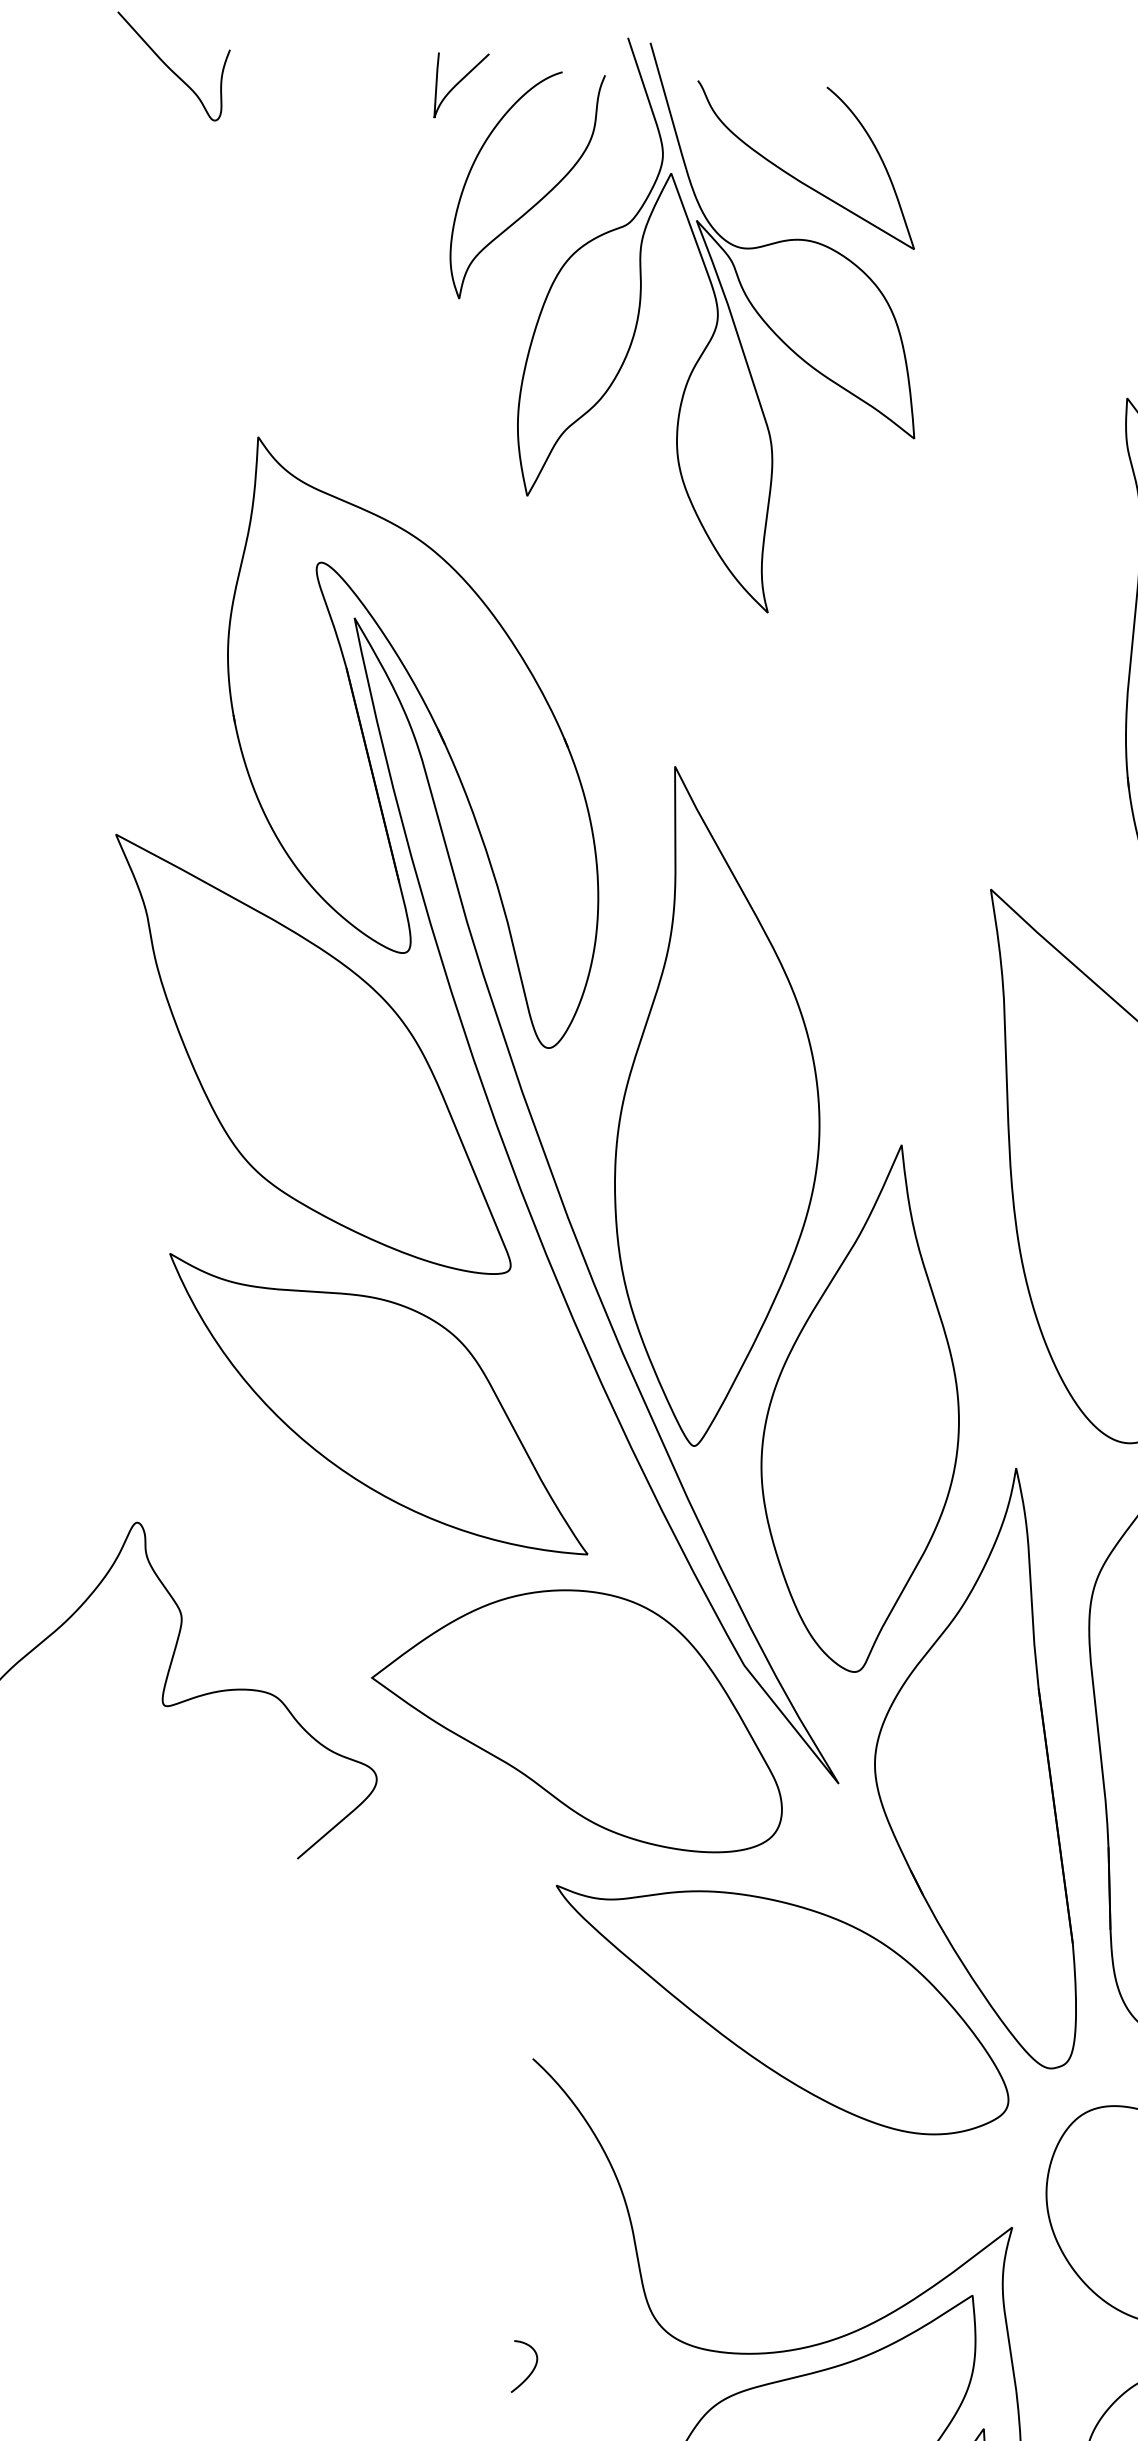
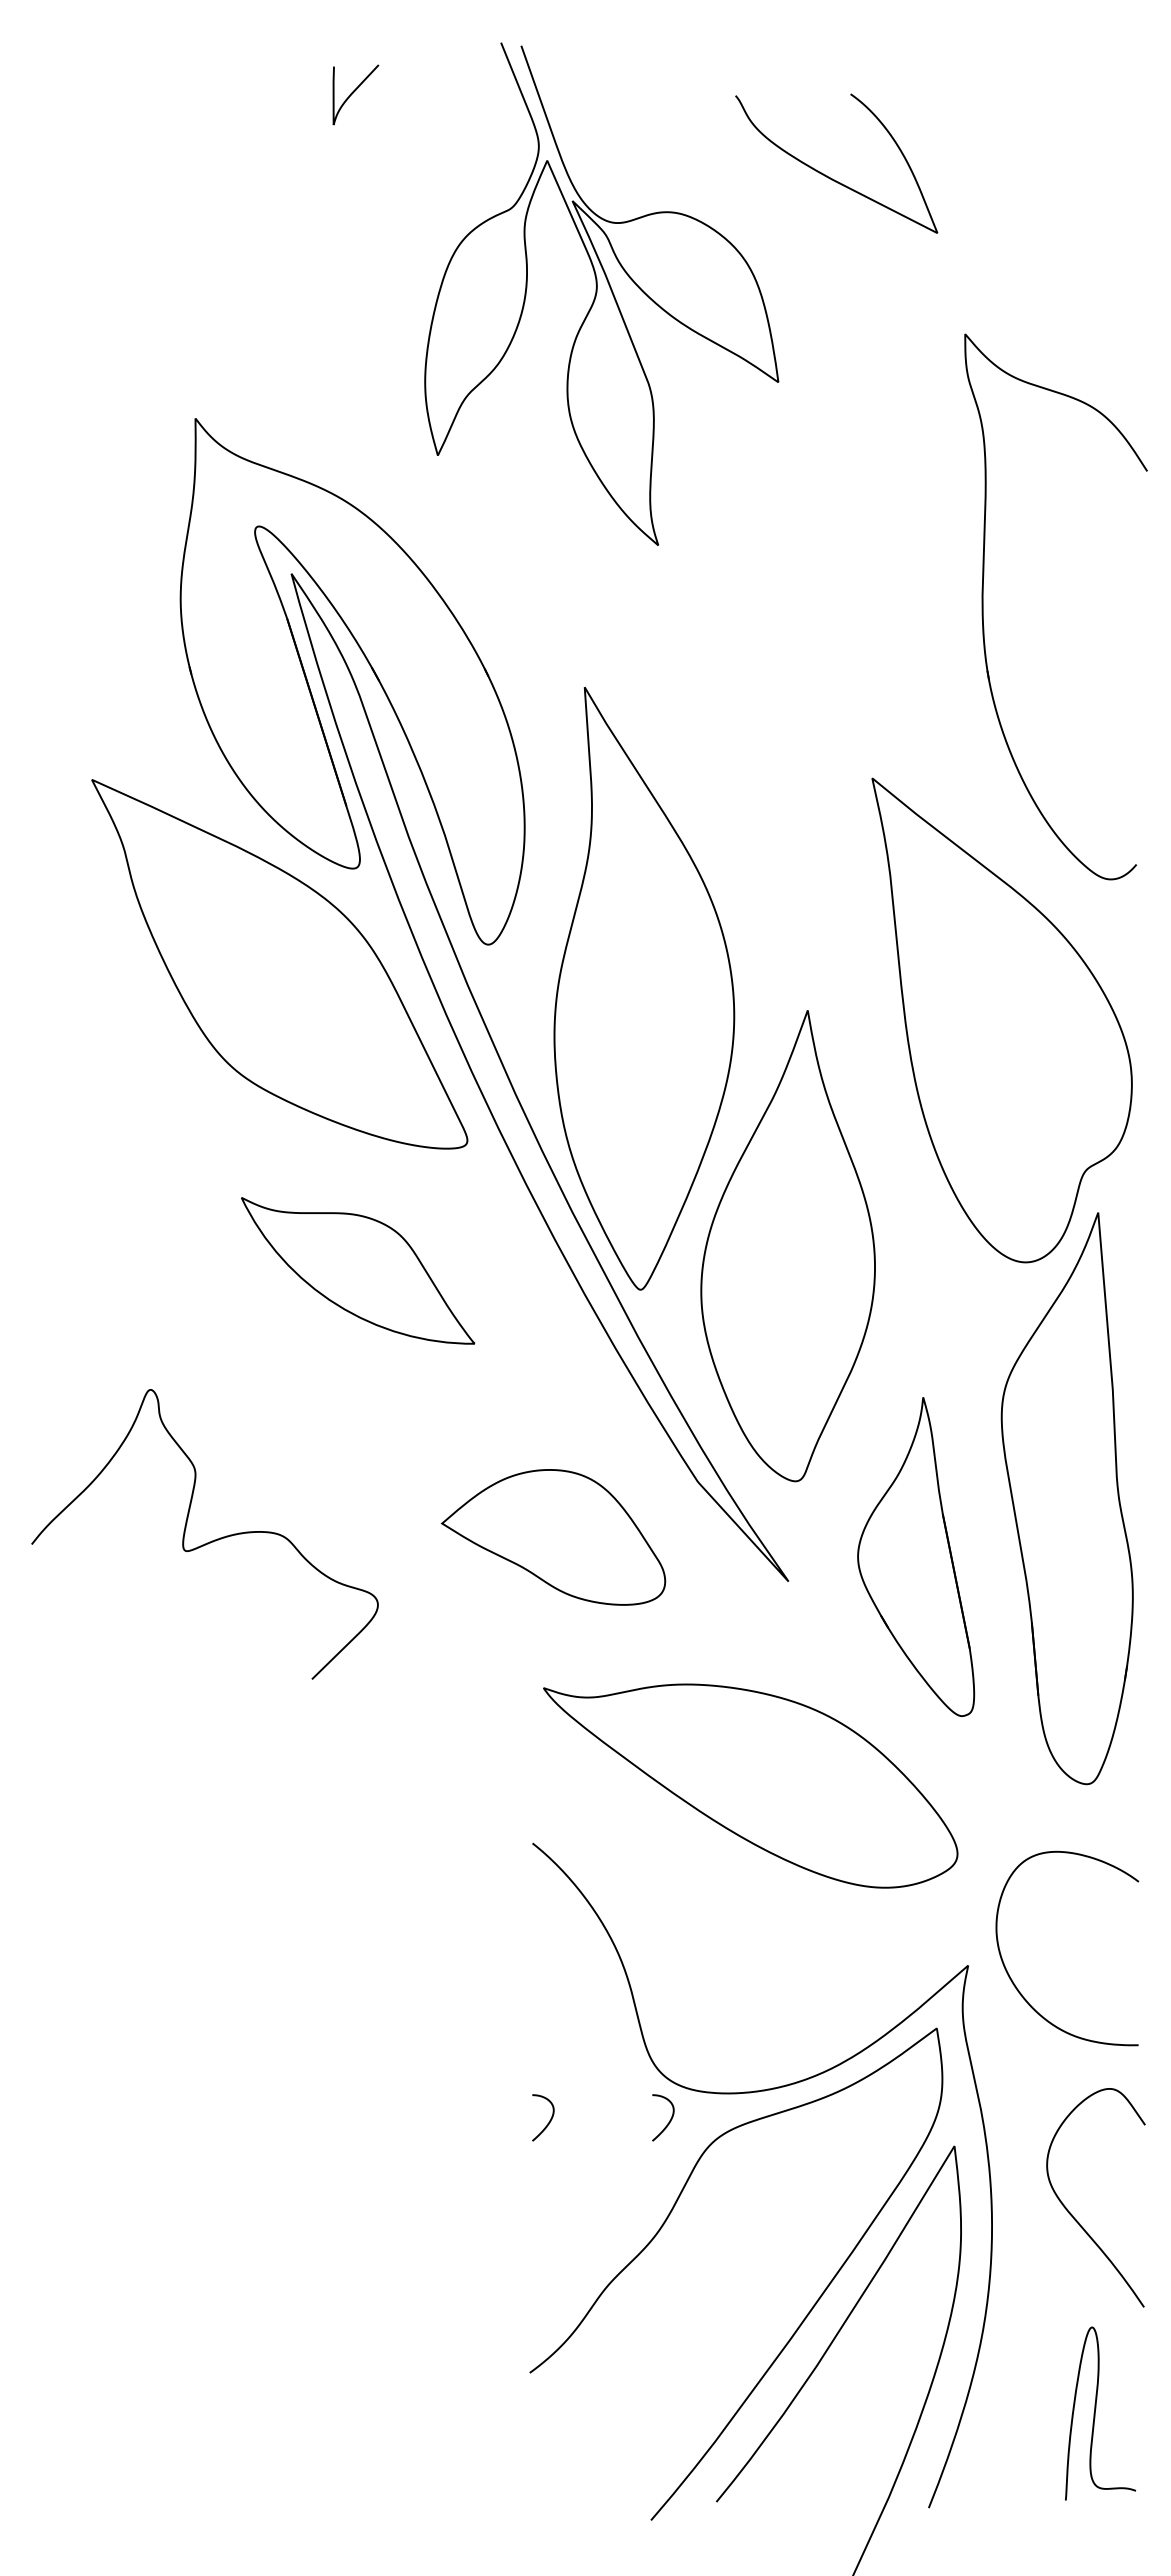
curve: (170, 67) -> (96, 95), removed
curve: (797, 178) -> (829, 176), moved
curve: (538, 200) -> (430, 192), removed
part: (378, 1403) -> (357, 1270), size x0.6
part: (578, 1717) -> (553, 1537), size x0.6
part: (982, 1764) -> (915, 1556), size x0.6
curve: (666, 2379) -> (669, 2120), added

